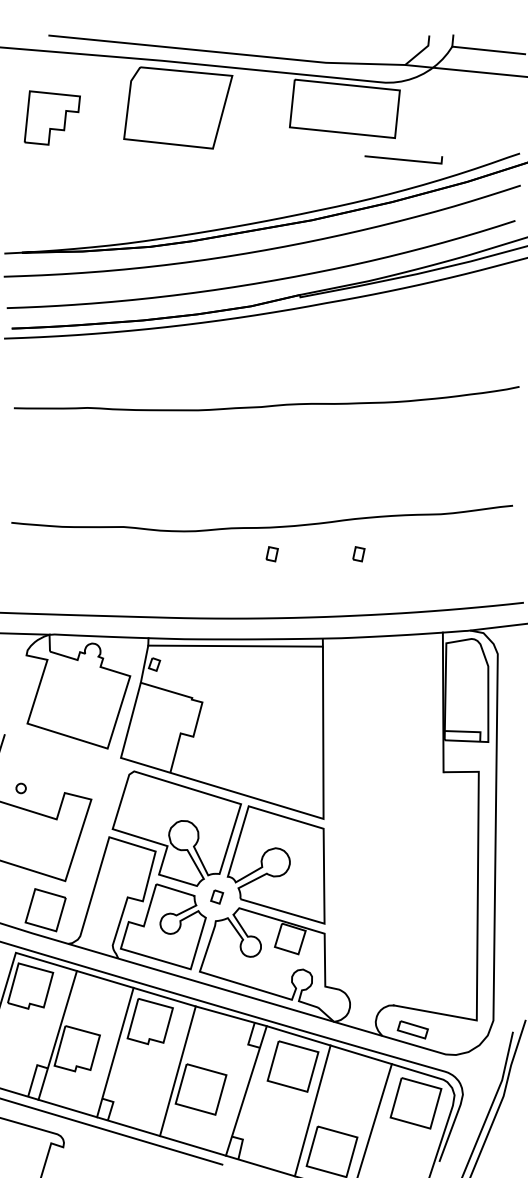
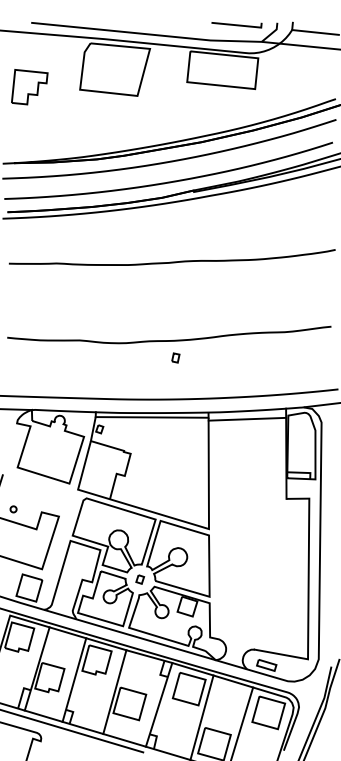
part: (51, 118) -> (29, 87), moved
line: (403, 160) -> (236, 25), moved
part: (358, 553) -> (231, 357), removed
line: (383, 647) -> (247, 418), added

